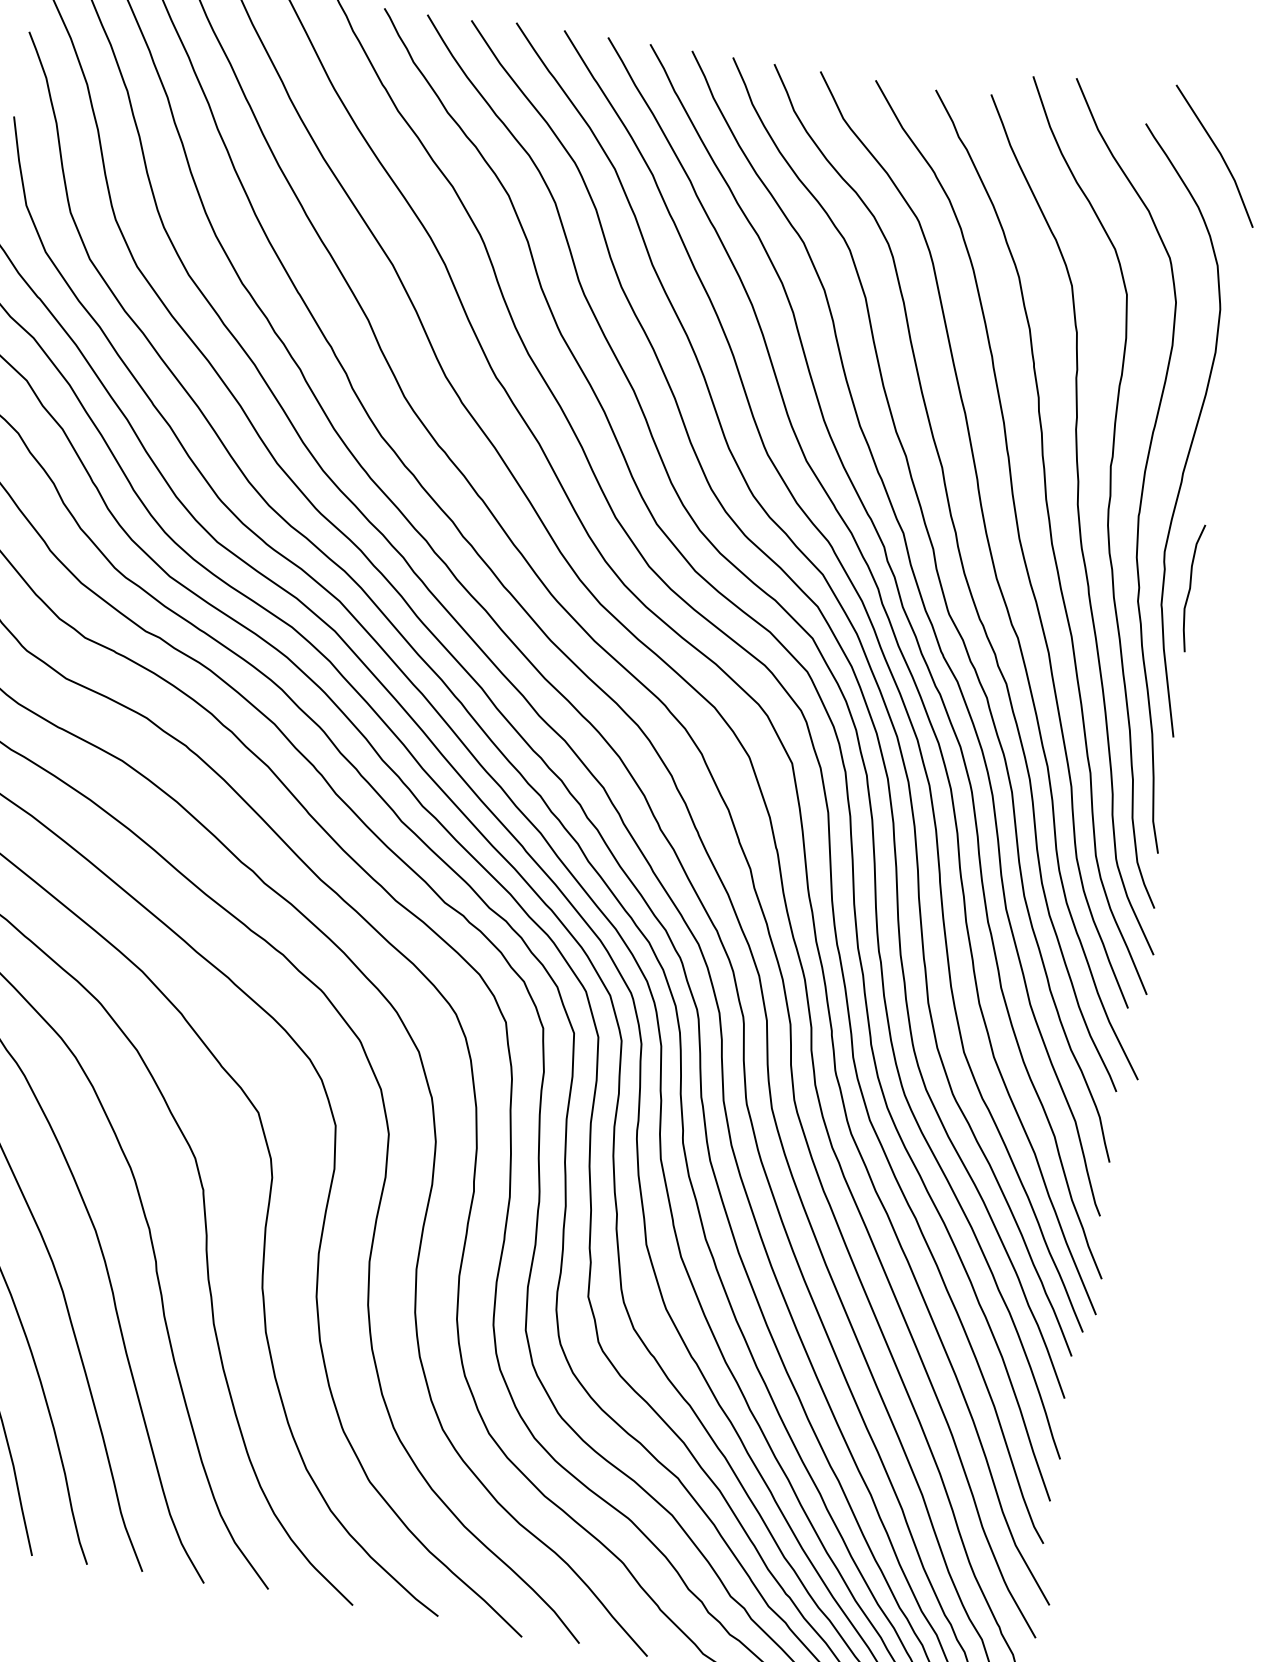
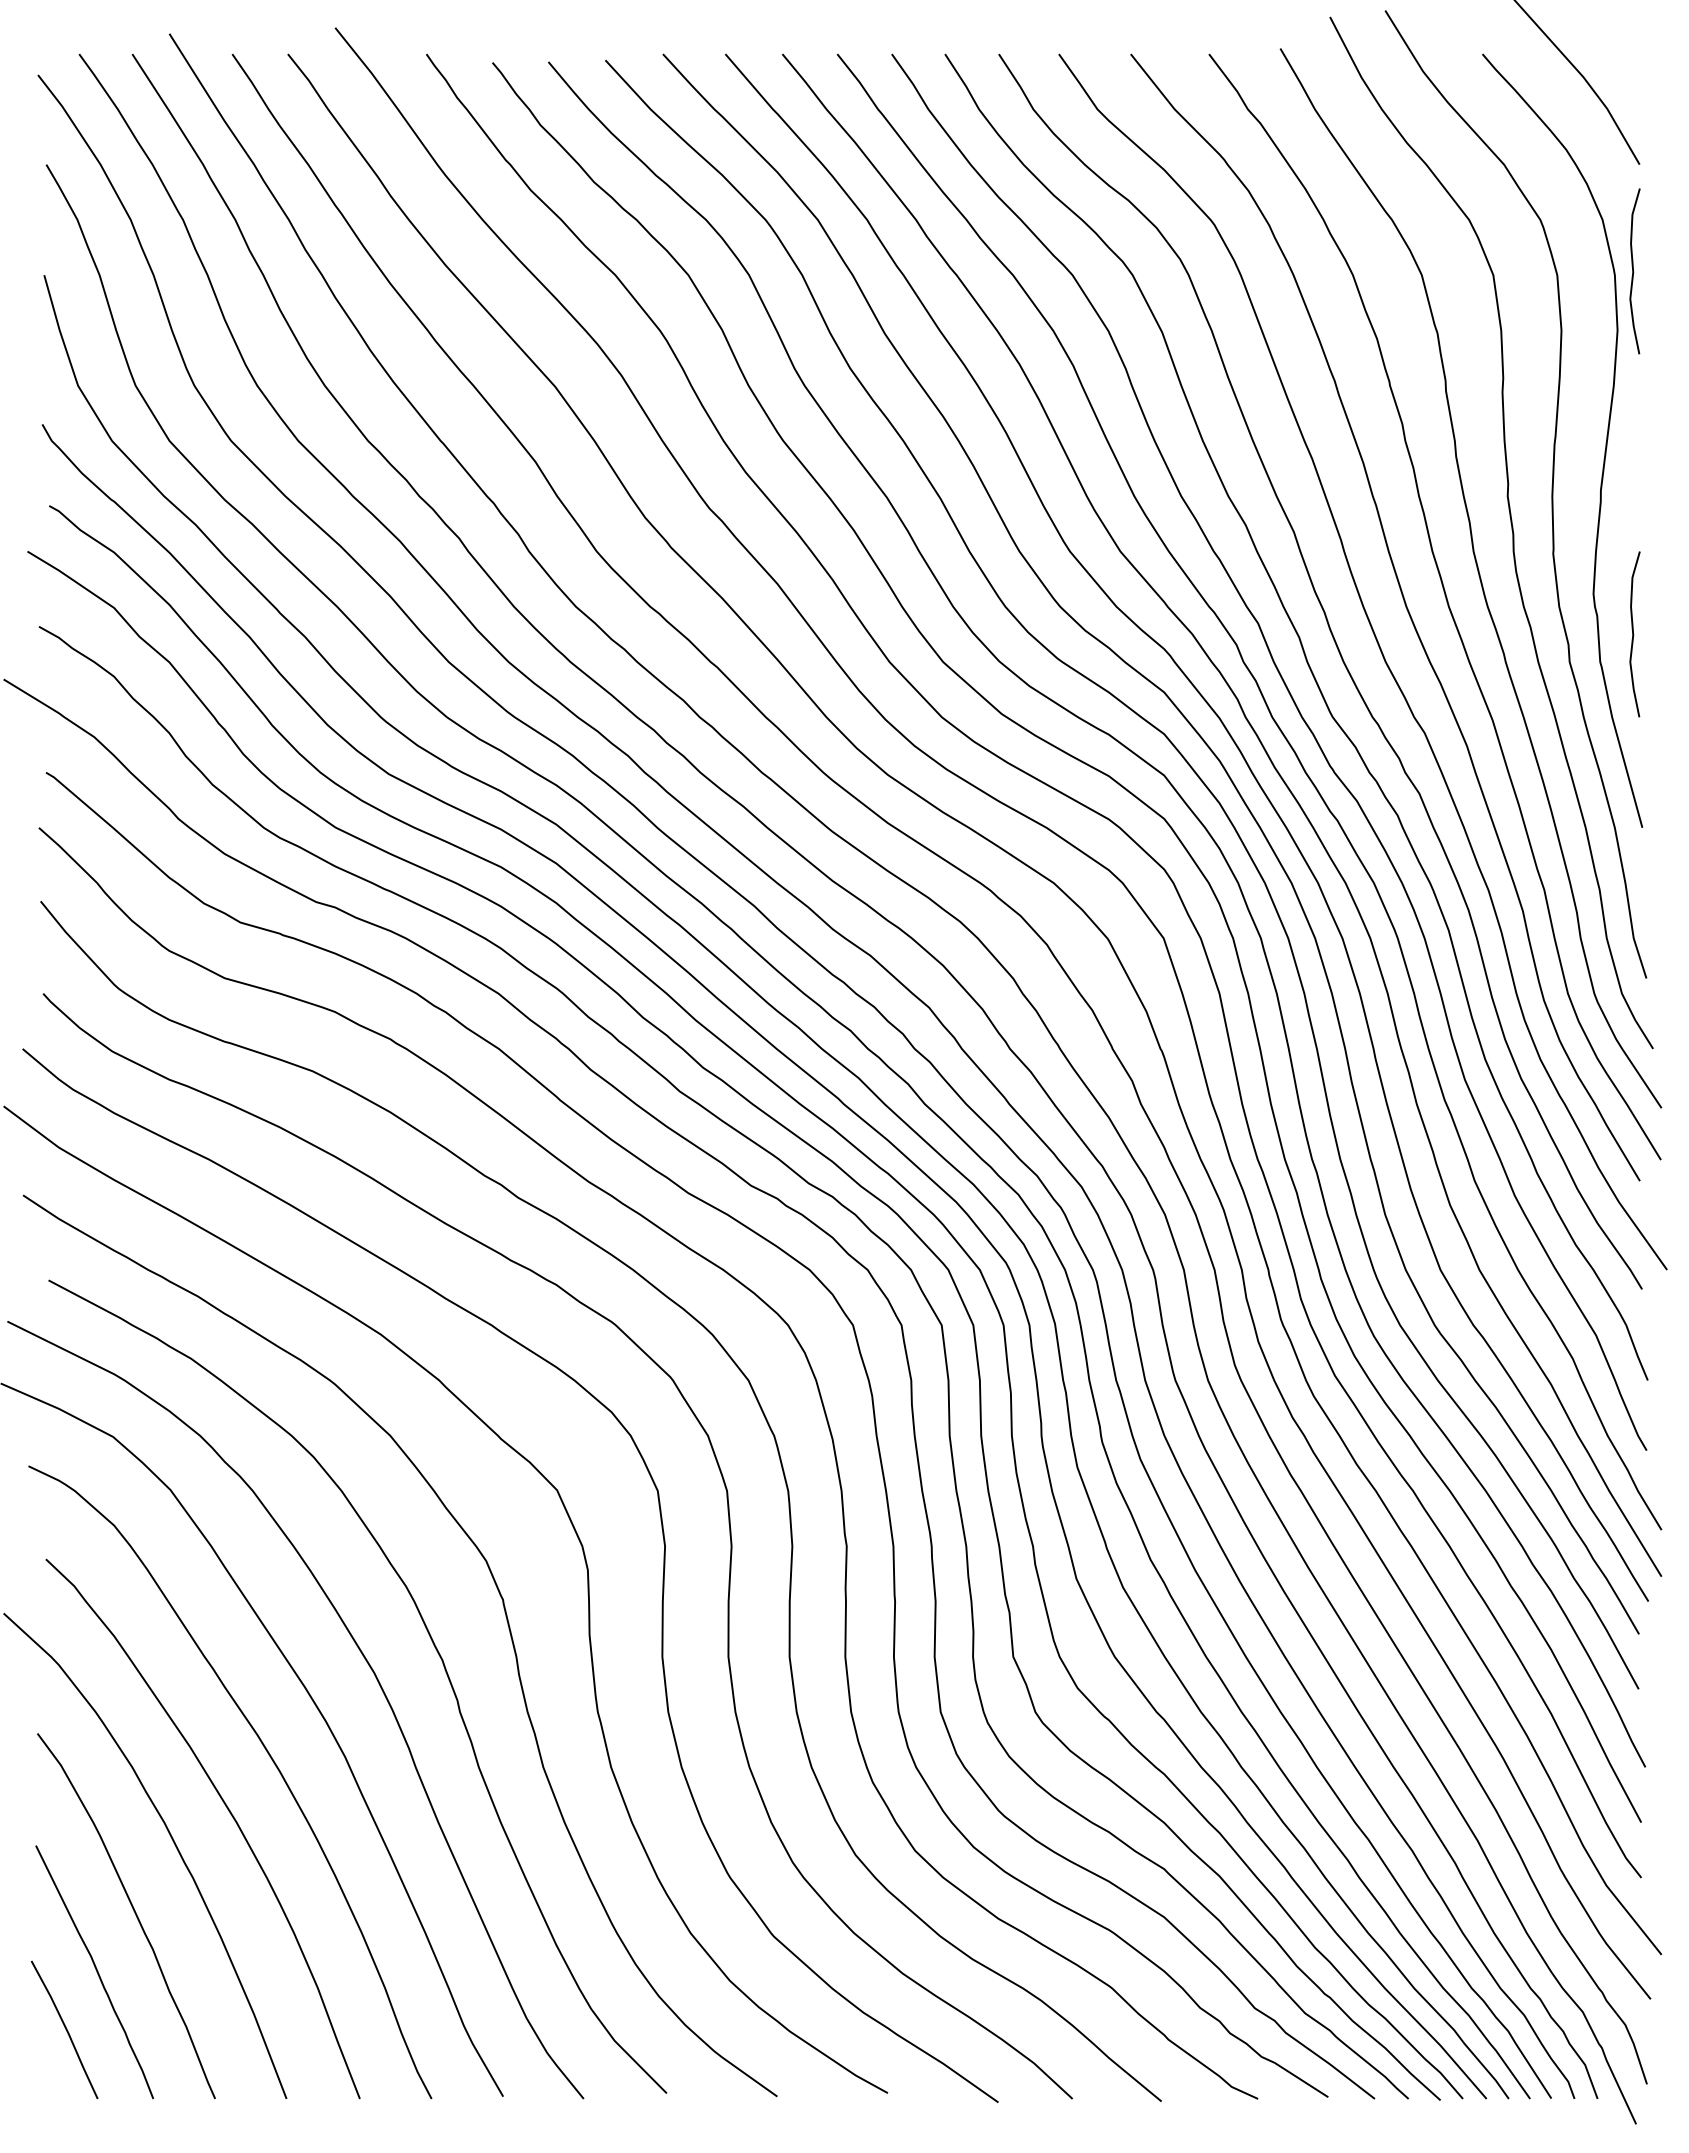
curve: (1235, 309) -> (1634, 271), added

